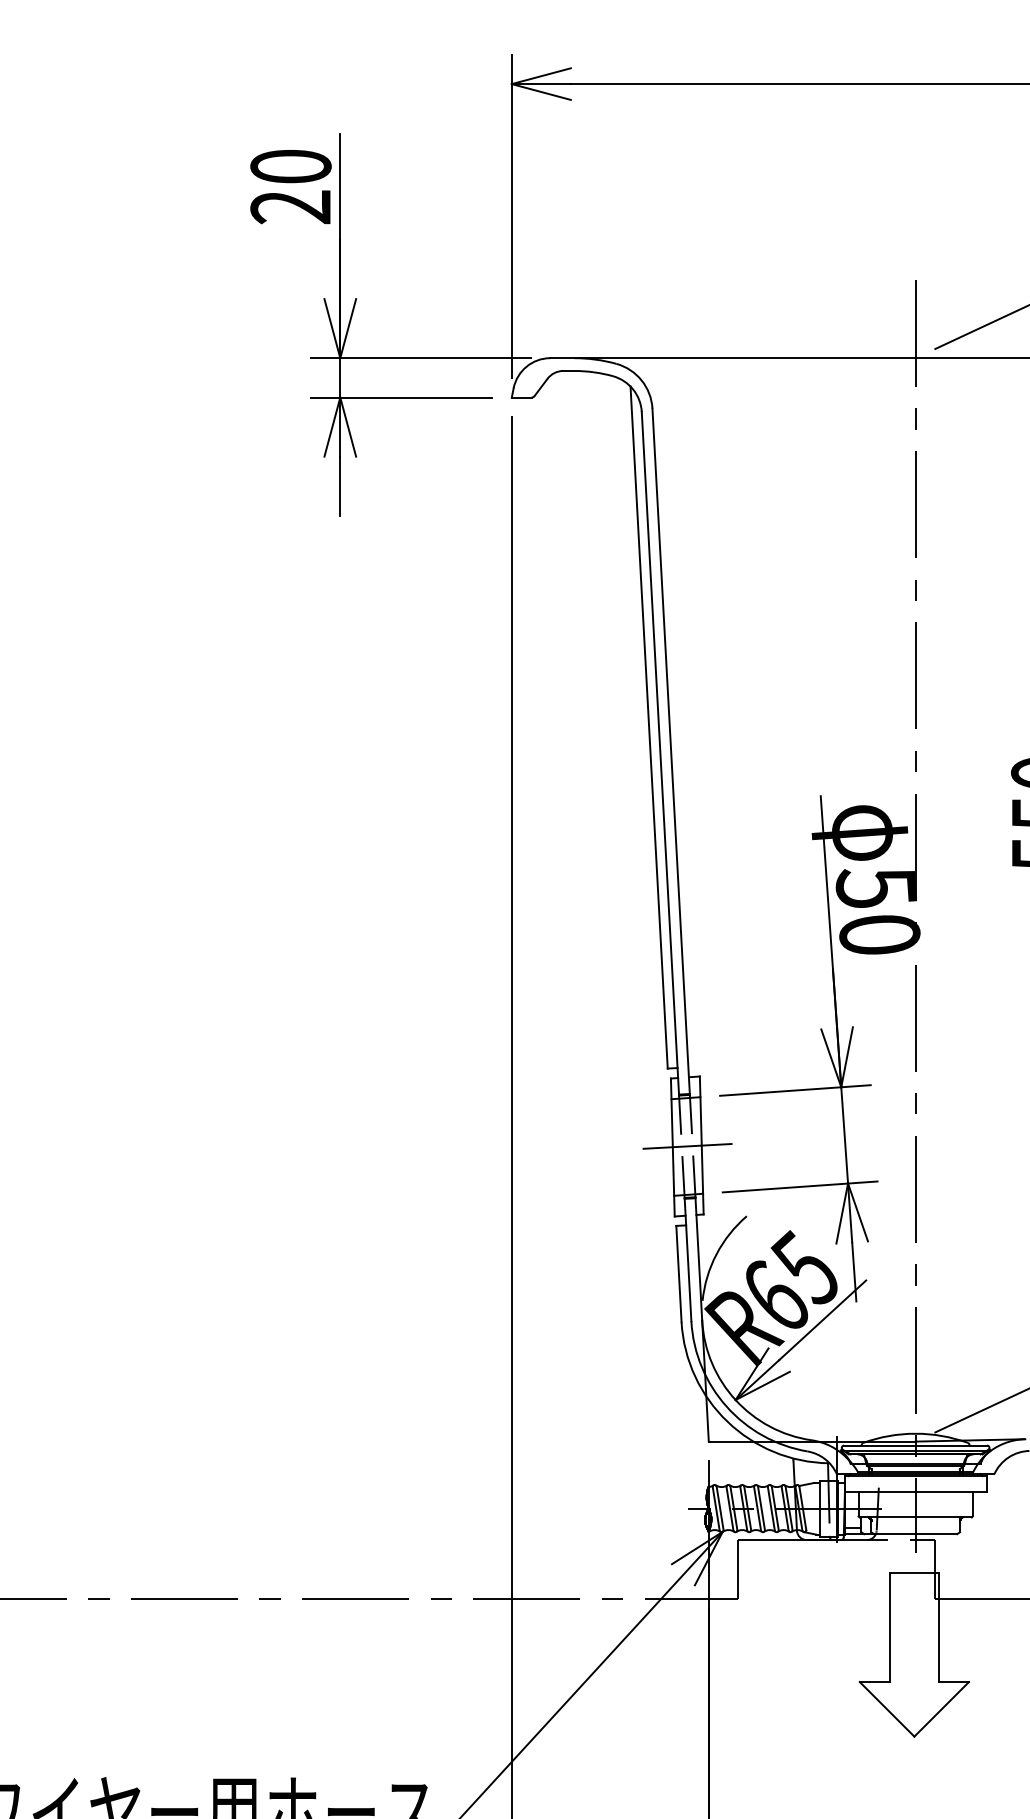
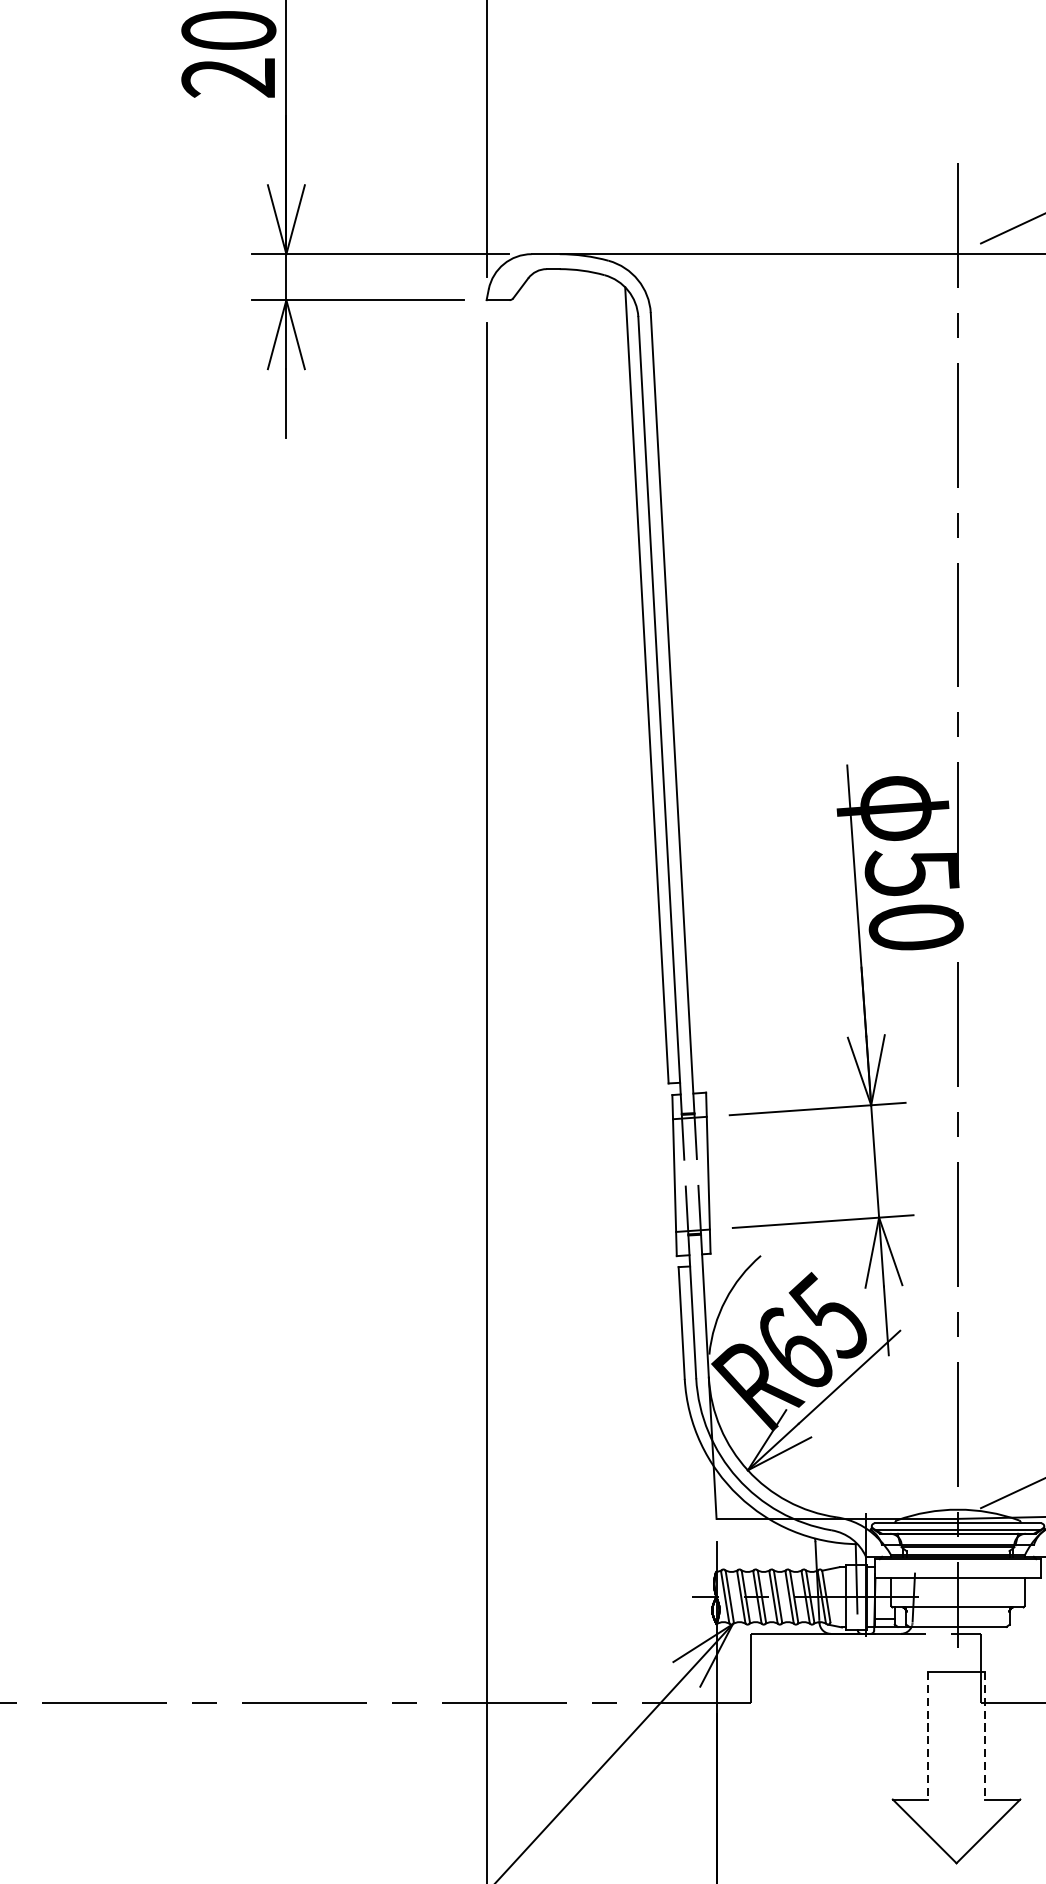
line: (687, 1145) -> (691, 1173), removed
line: (889, 1627) -> (927, 1735), solid -> dashed
line: (939, 1627) -> (985, 1735), solid -> dashed

